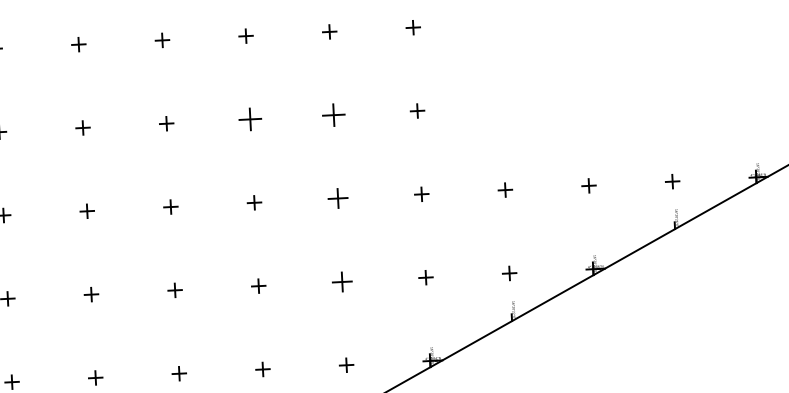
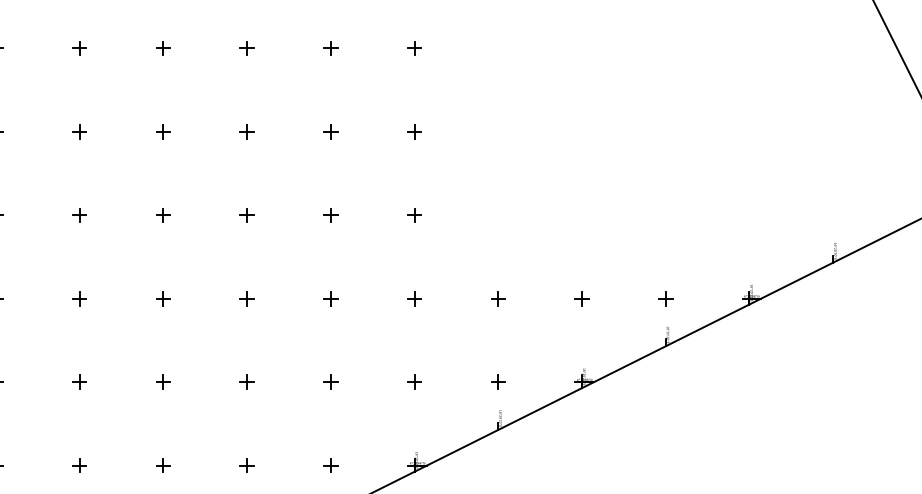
part: (333, 115) -> (330, 215), size x0.62
part: (249, 119) -> (246, 215), size x0.62
part: (337, 198) -> (330, 298), size x0.71
part: (342, 281) -> (330, 381), size x0.71

